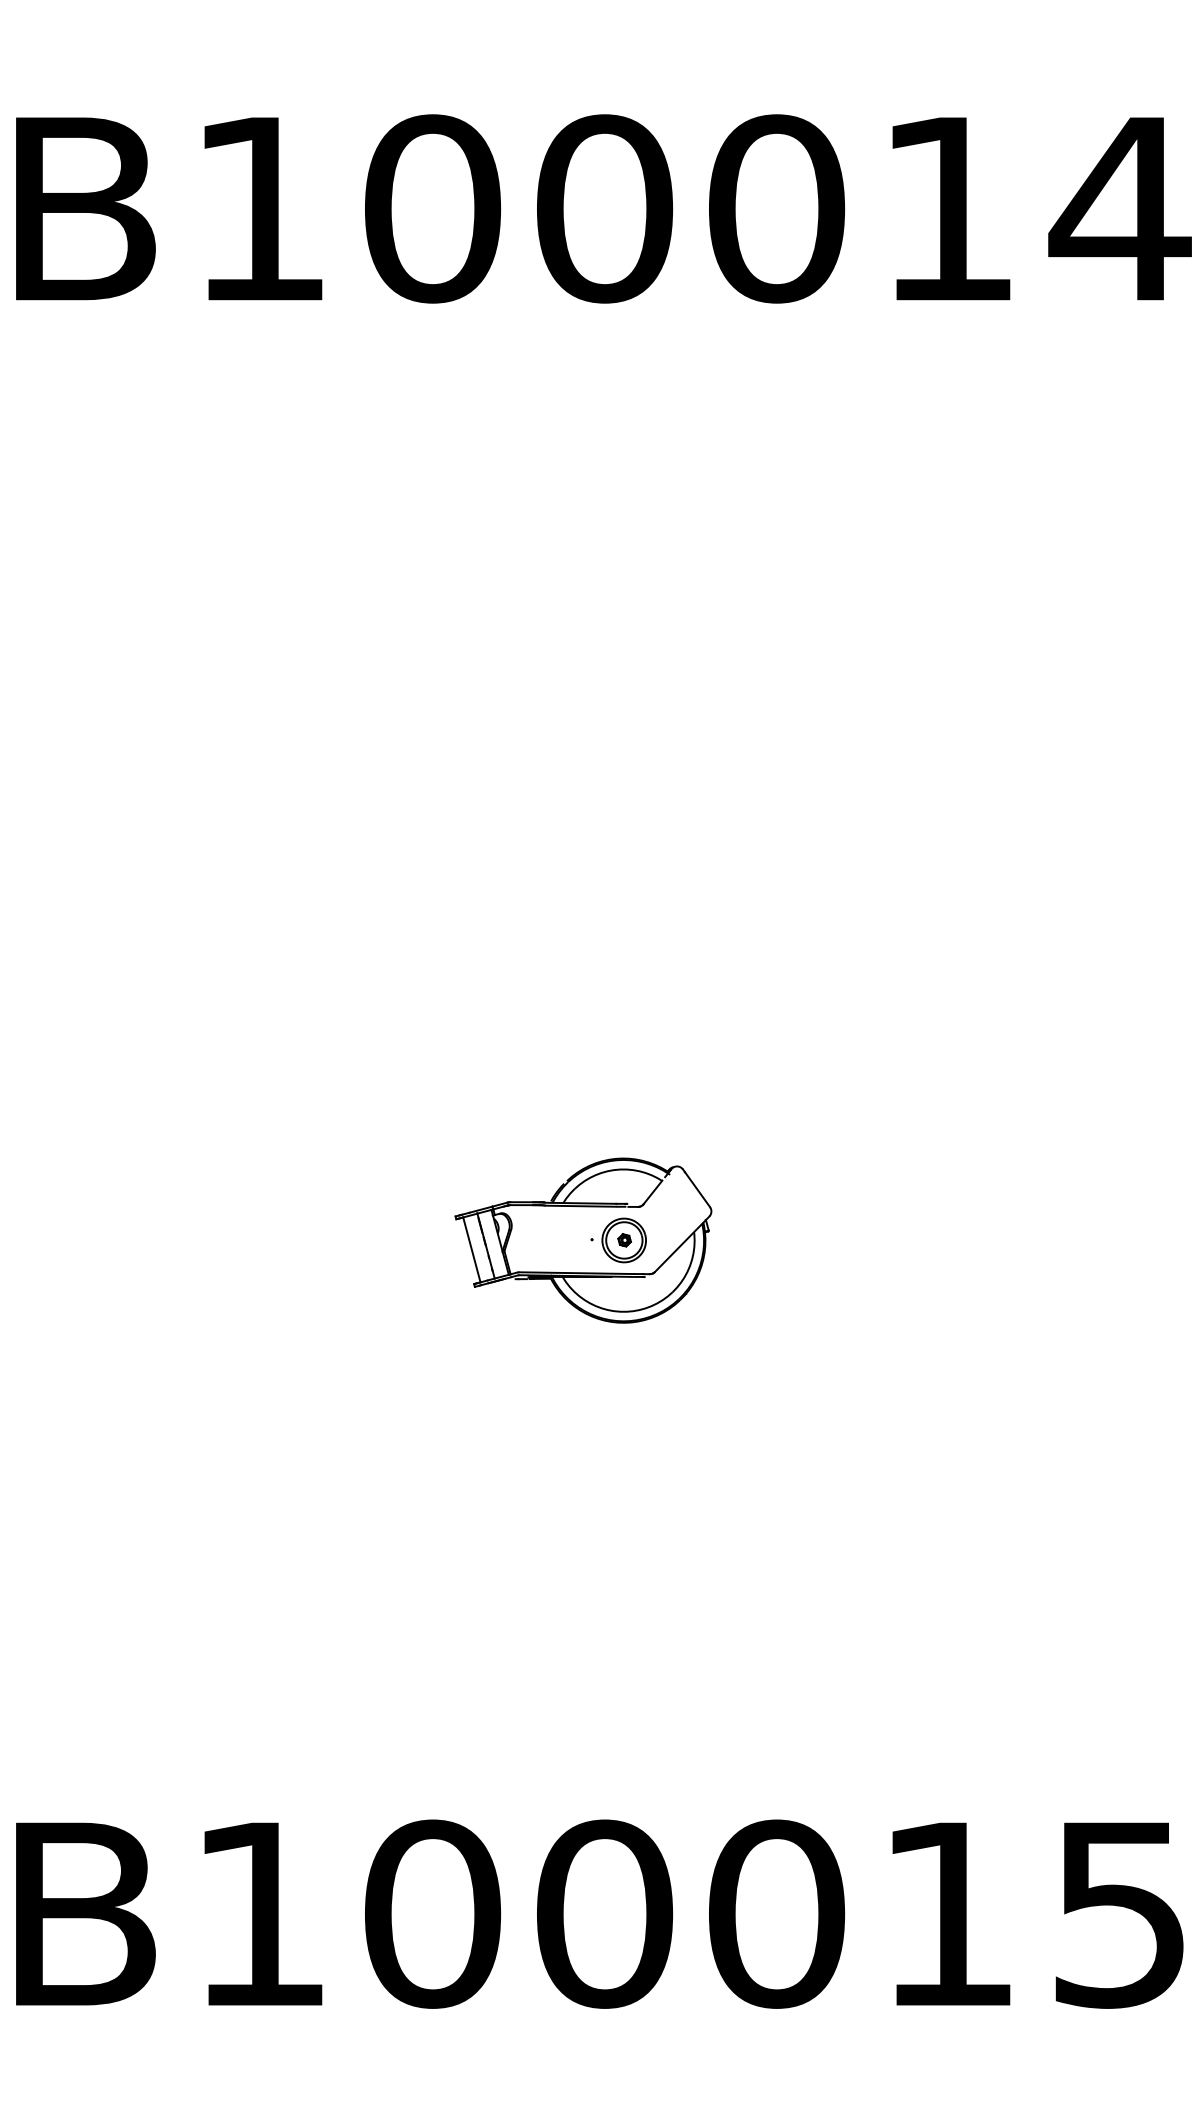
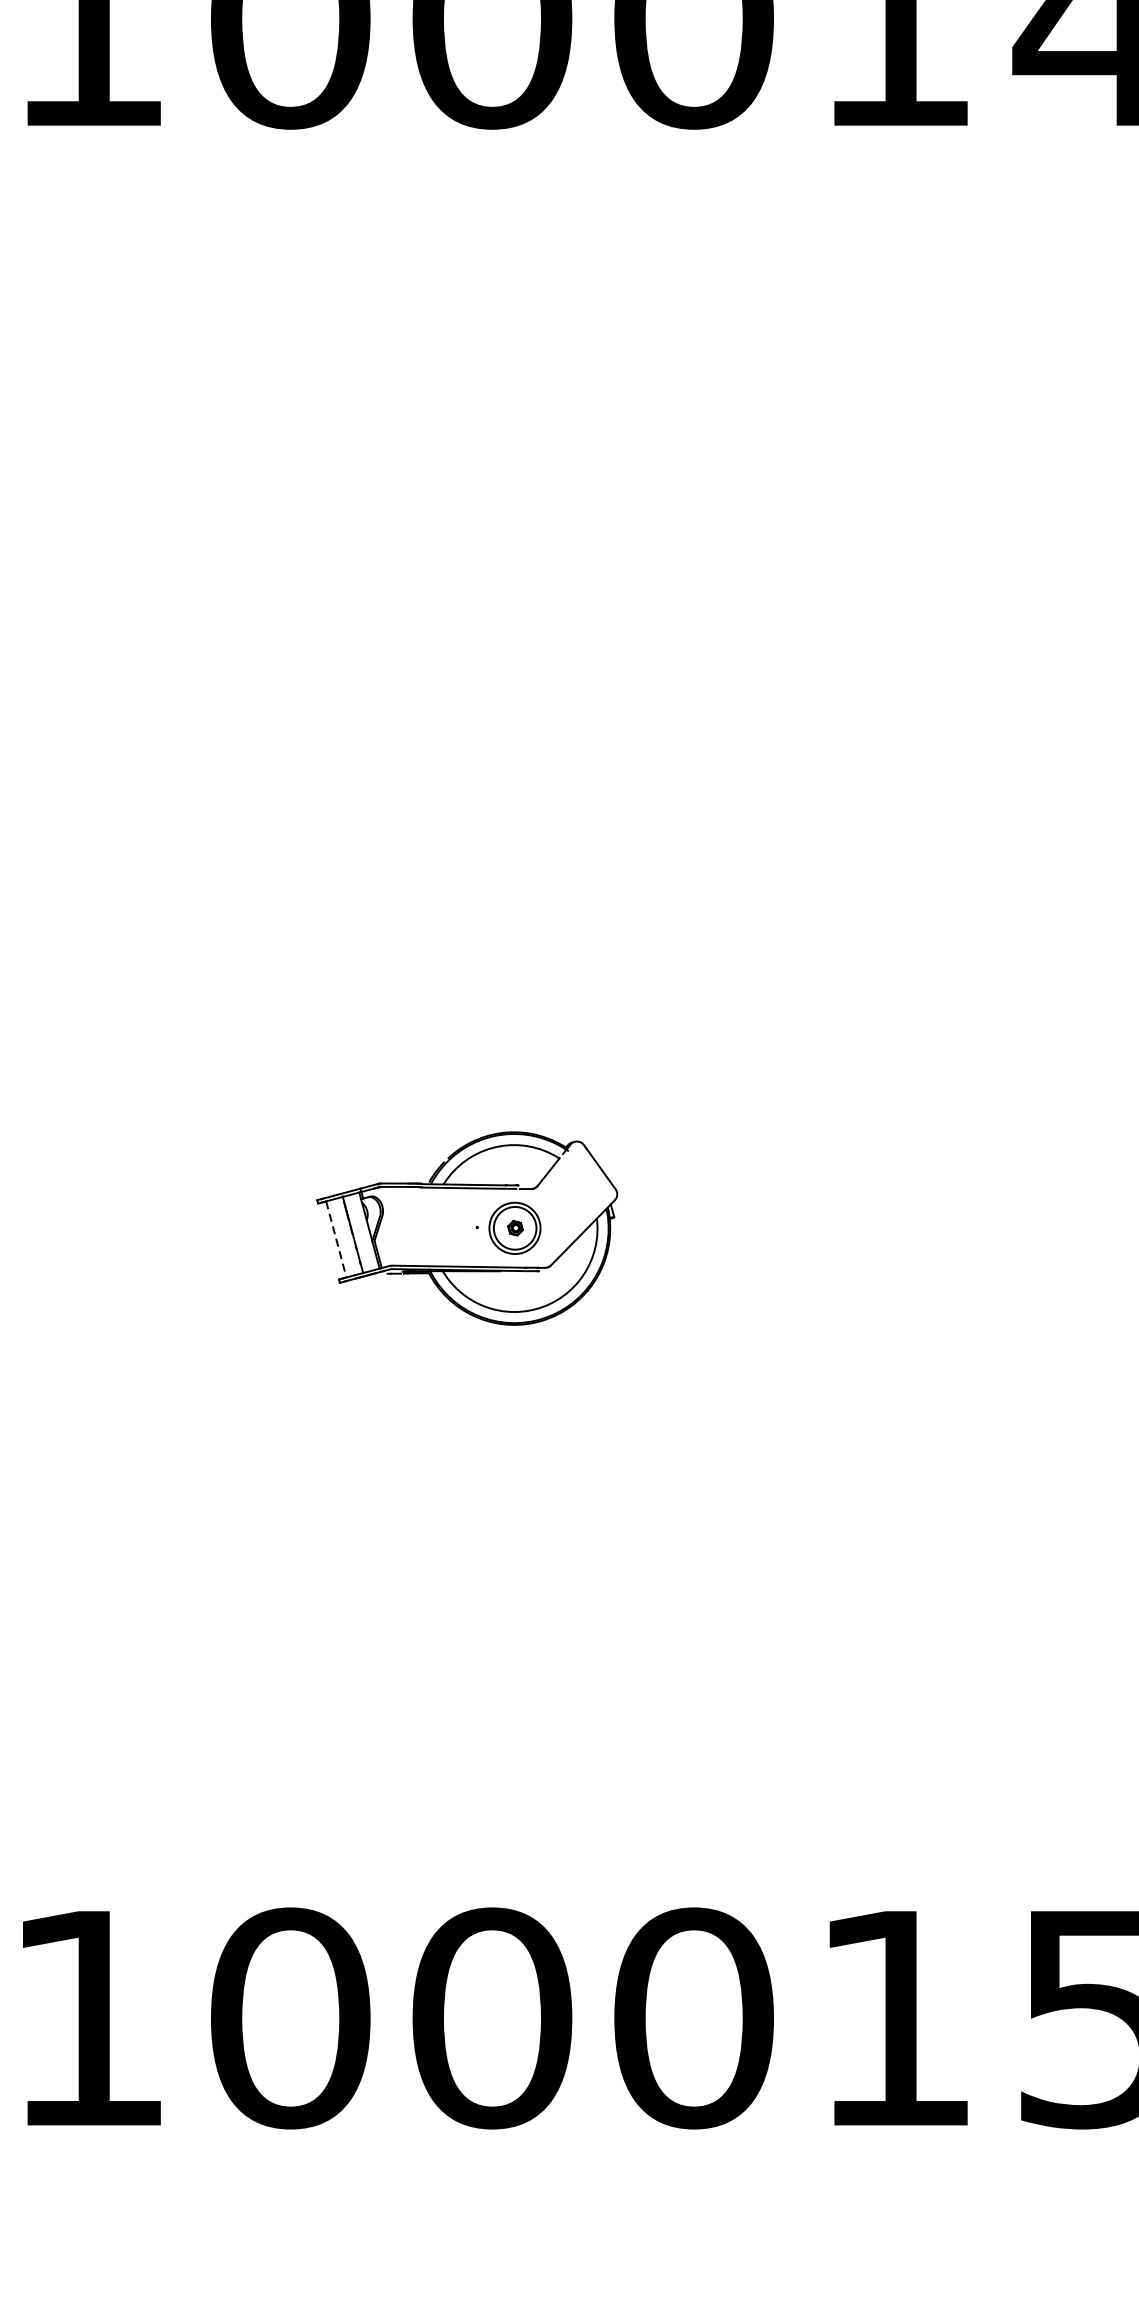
line: (471, 1249) -> (335, 1238), solid -> dashed

